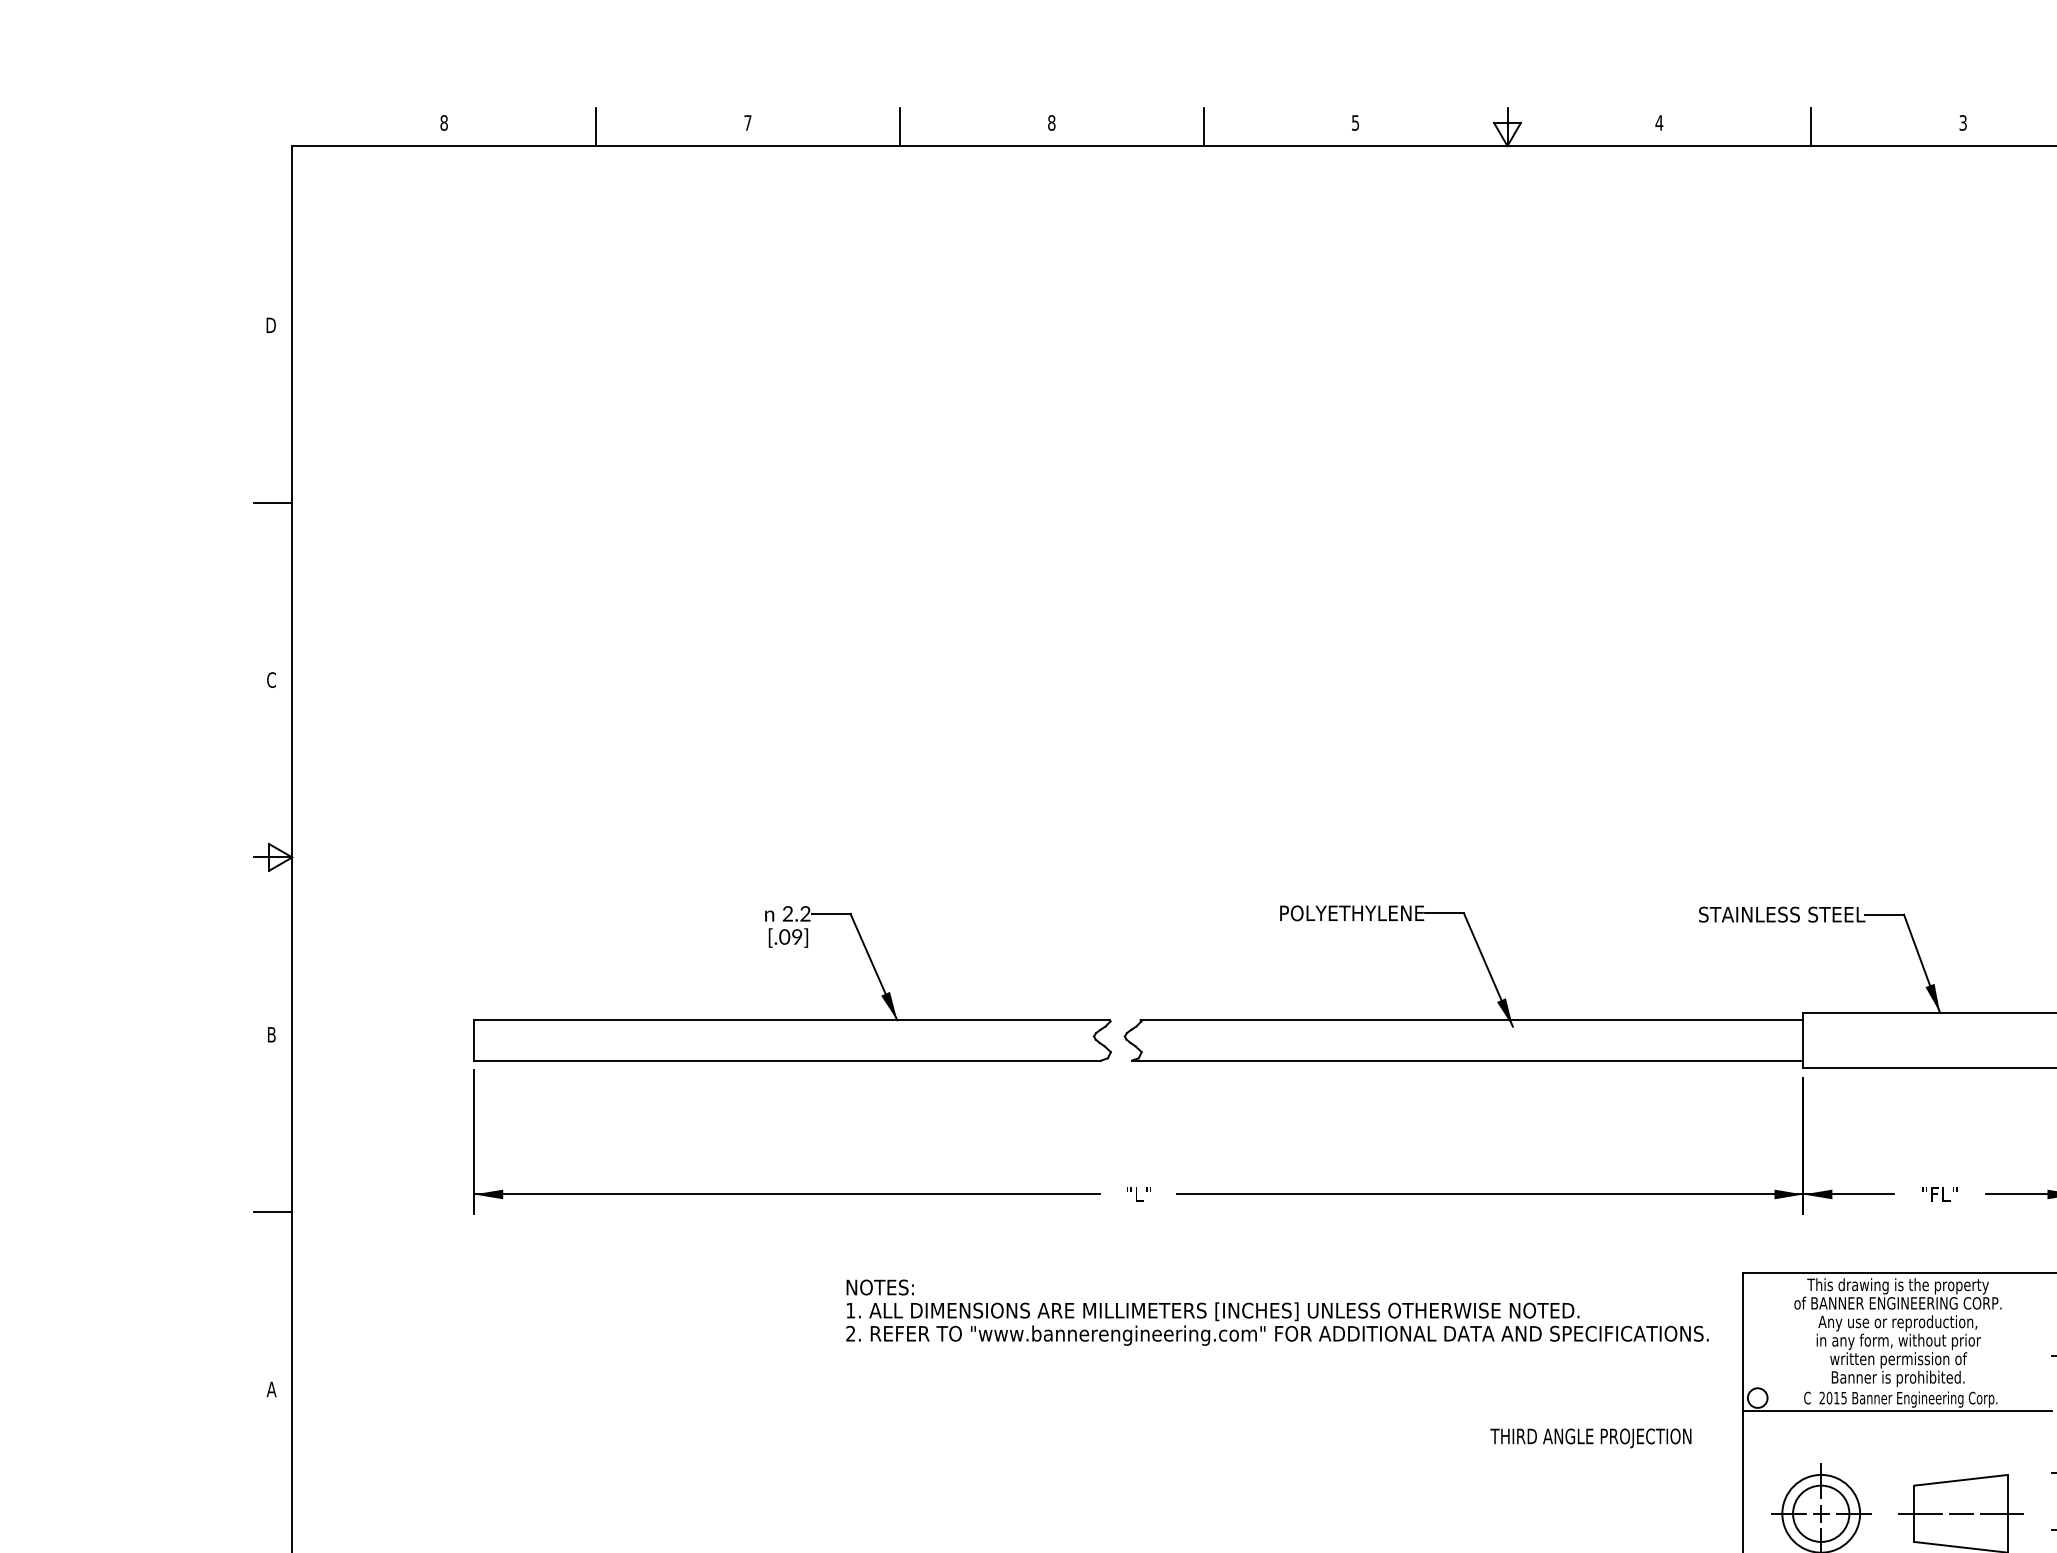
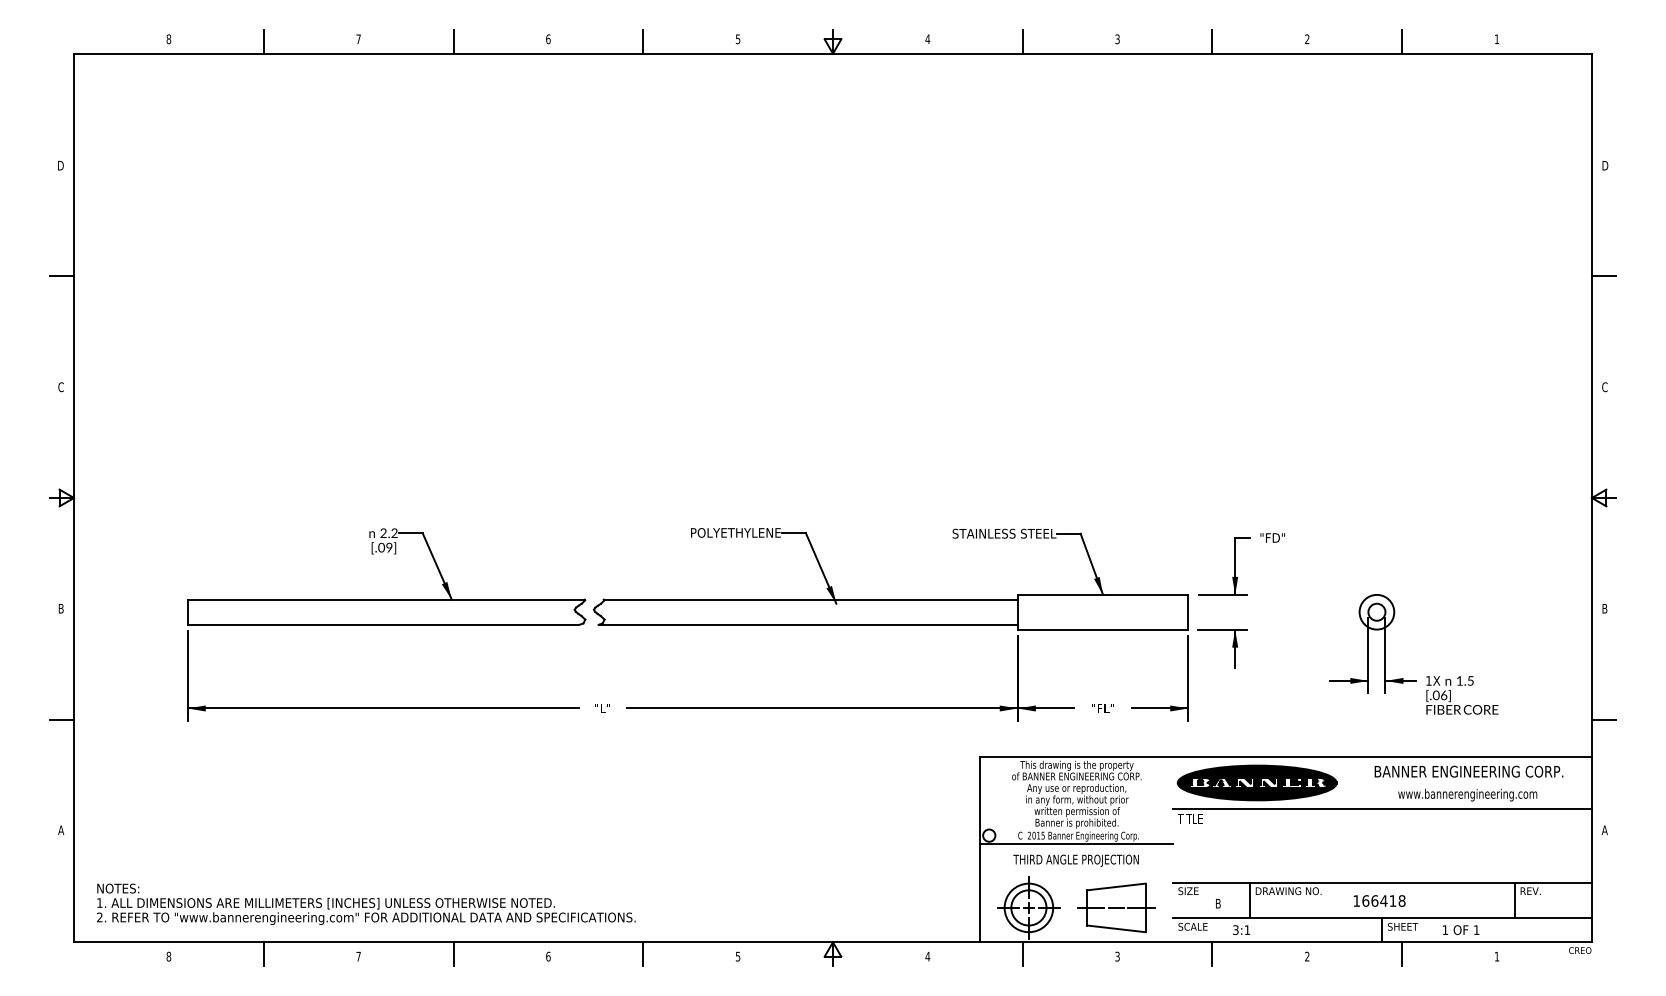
text: (1051, 121) -> (548, 38), 8 -> 6
text: (1277, 1311) -> (366, 903), moved
text: (1589, 1437) -> (1075, 860), moved

